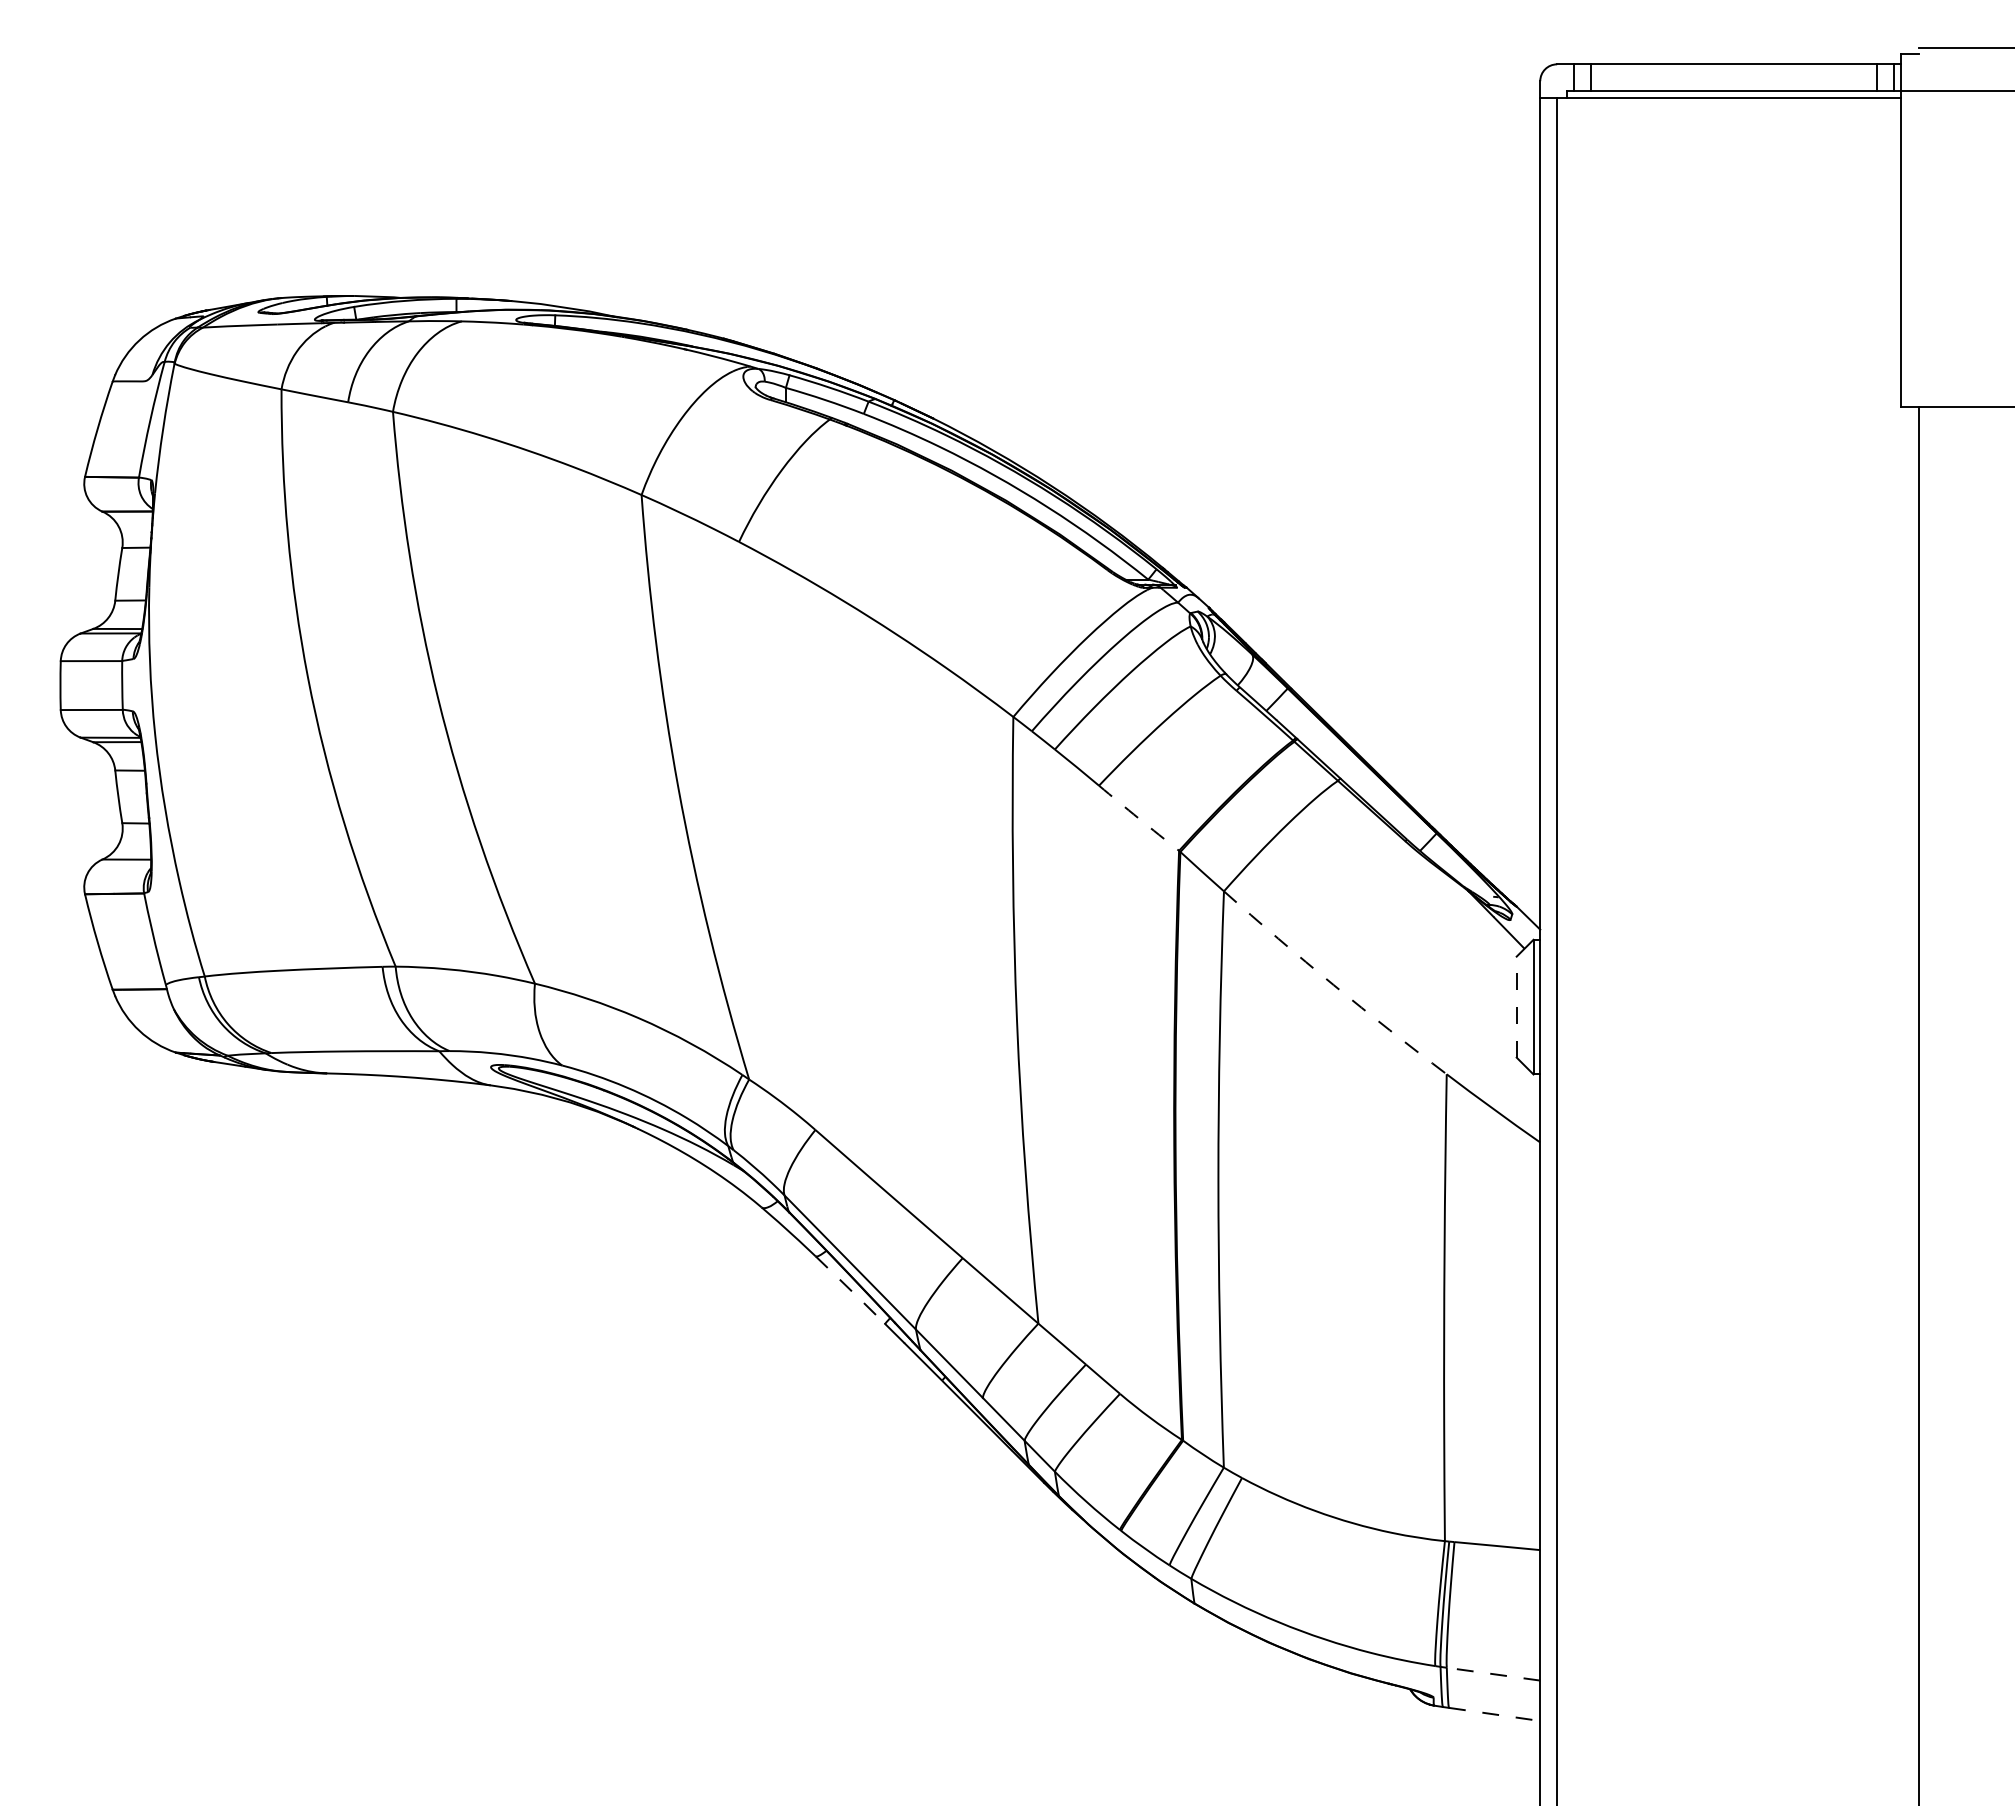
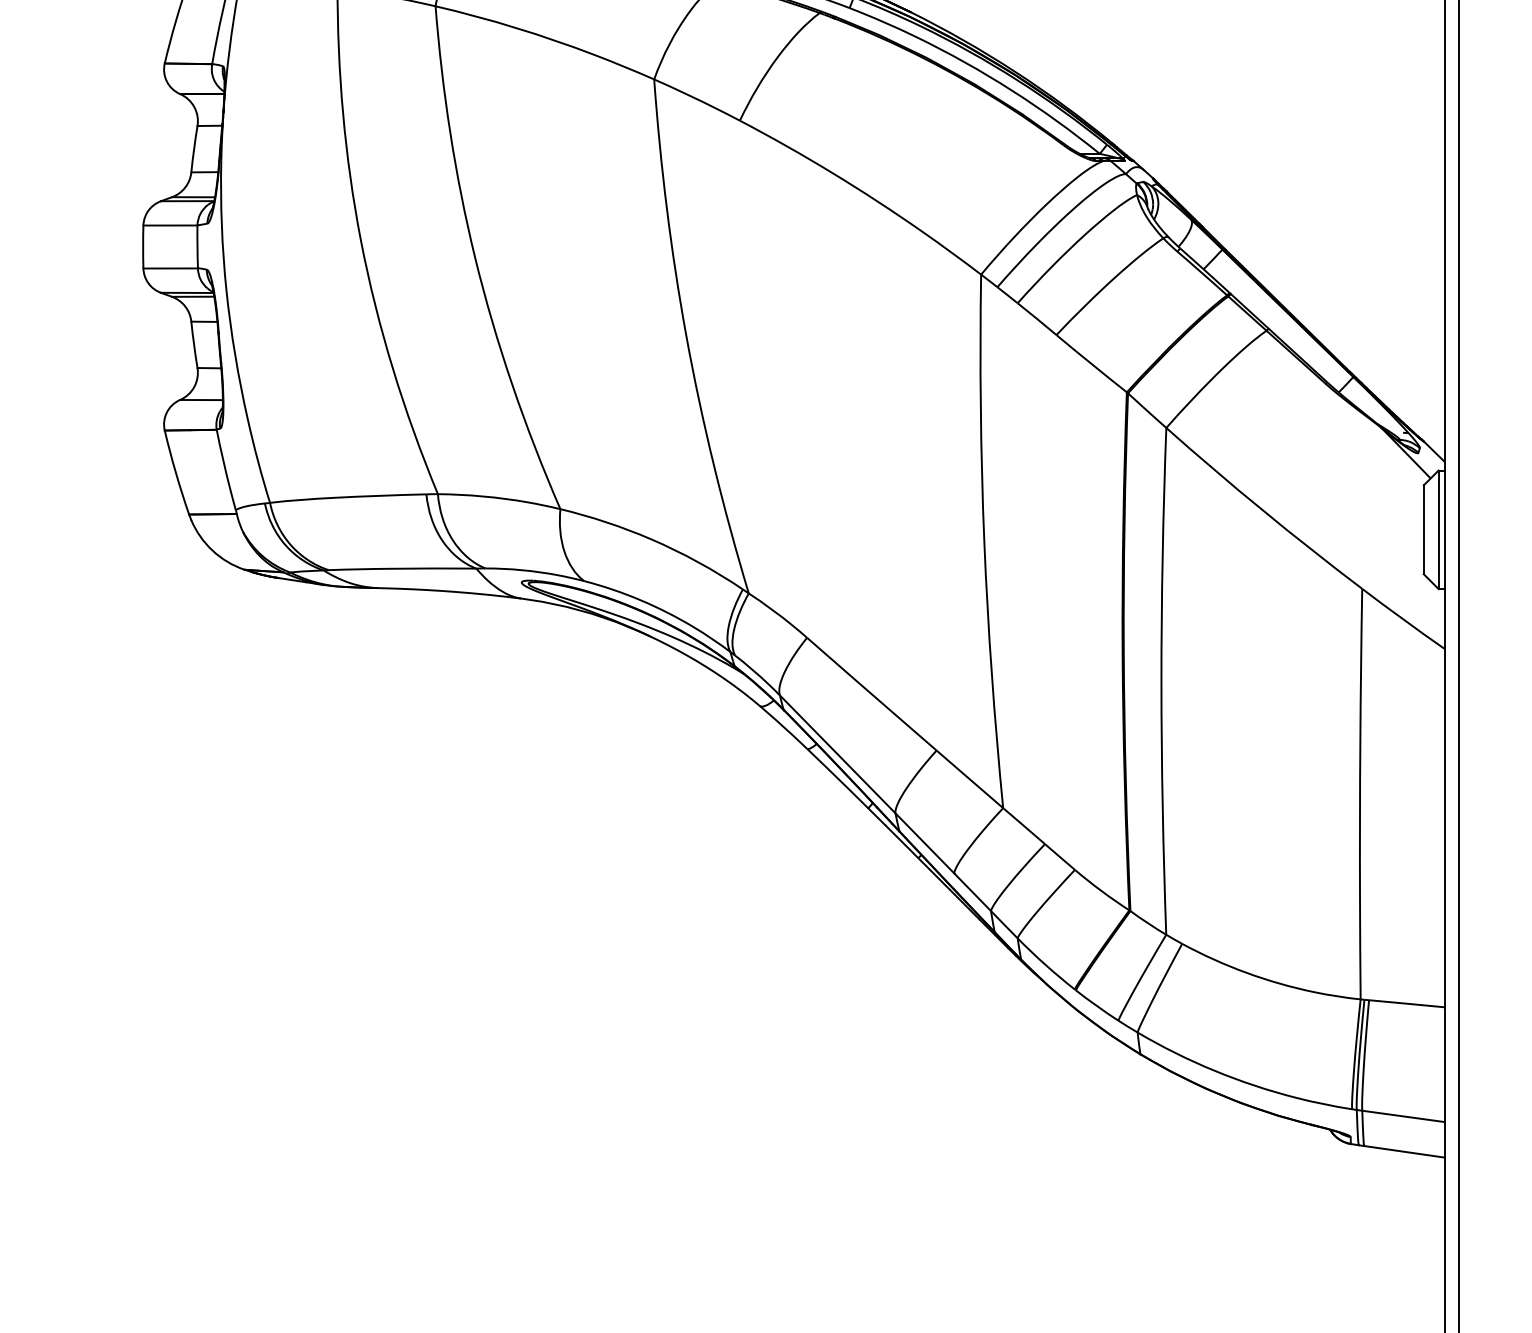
arc: (1138, 818) -> (1091, 363), dashed -> solid
arc: (1333, 984) -> (1262, 509), dashed -> solid
line: (1516, 1006) -> (1423, 529), dashed -> solid
line: (850, 1290) -> (837, 778), dashed -> solid
line: (1493, 1674) -> (1403, 1116), dashed -> solid
line: (1495, 1714) -> (1405, 1151), dashed -> solid

